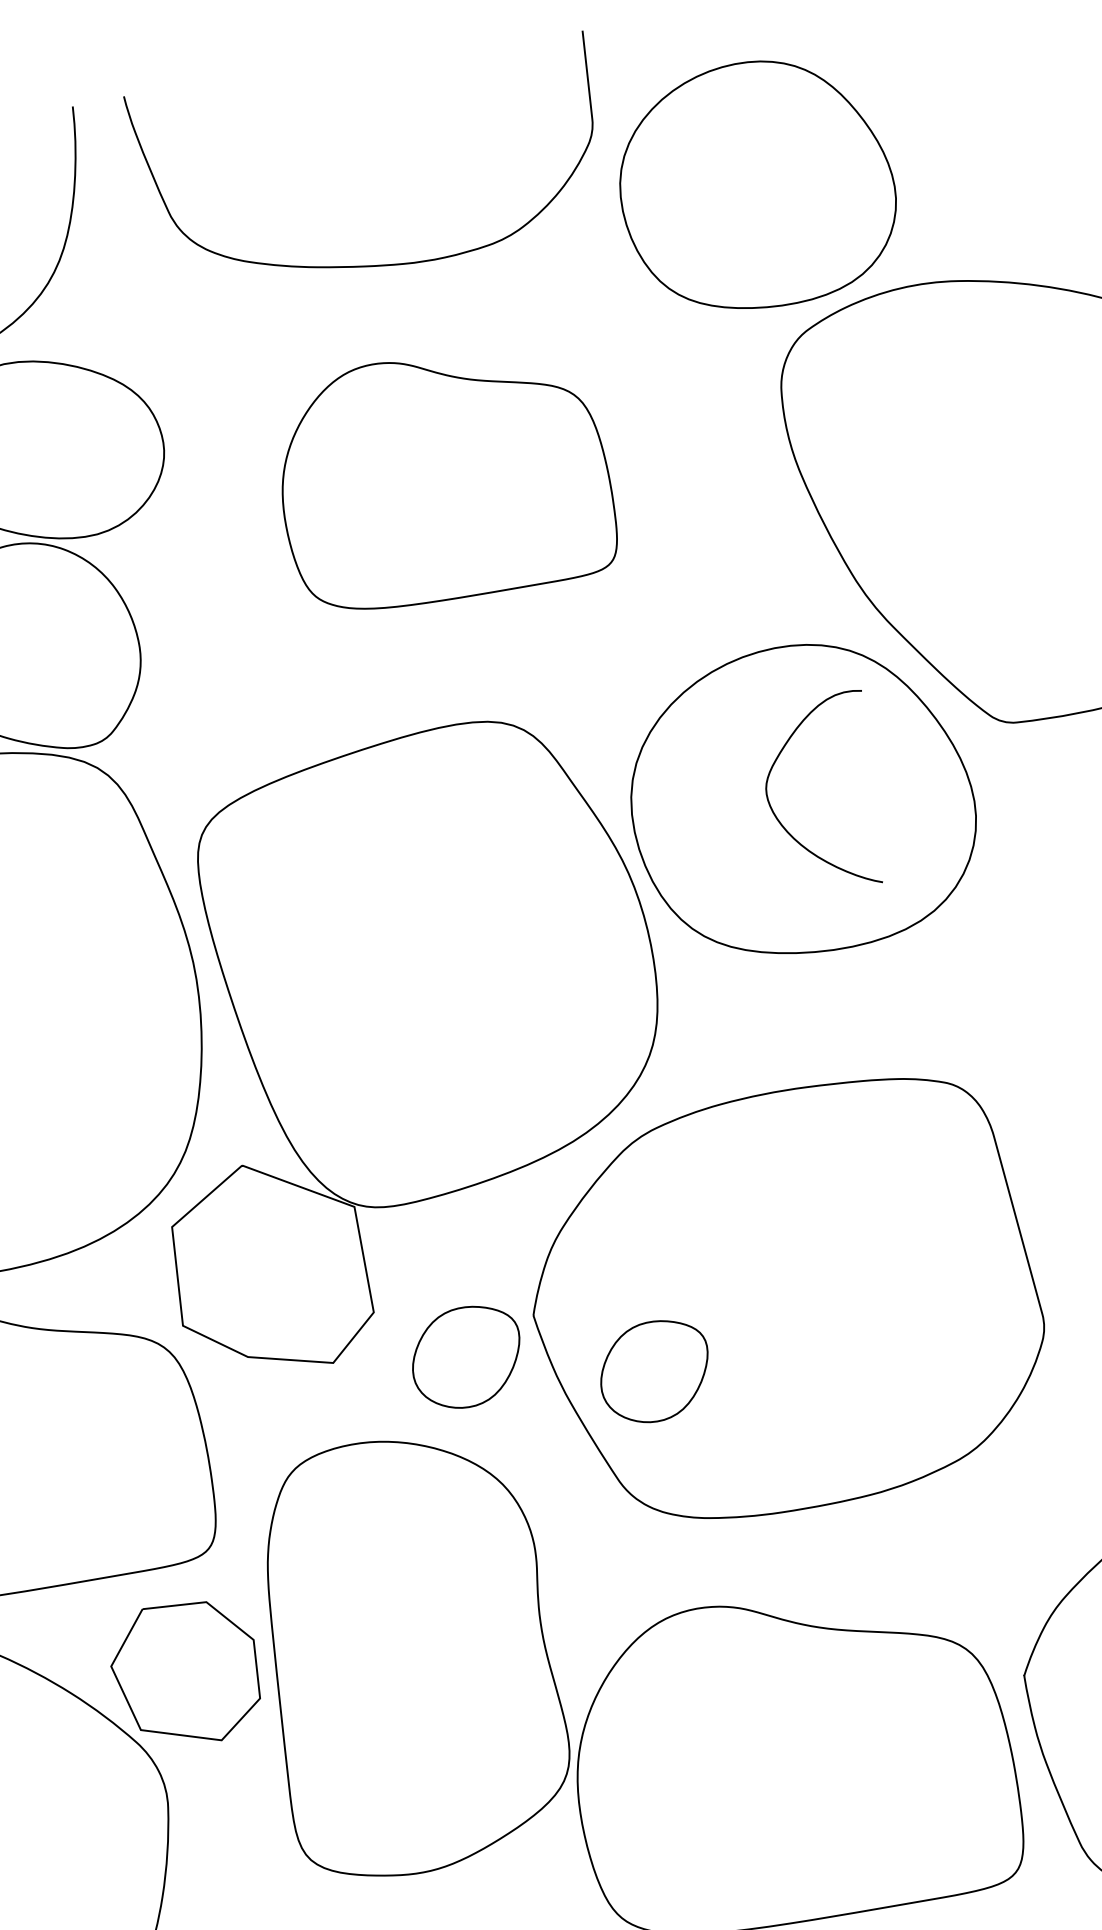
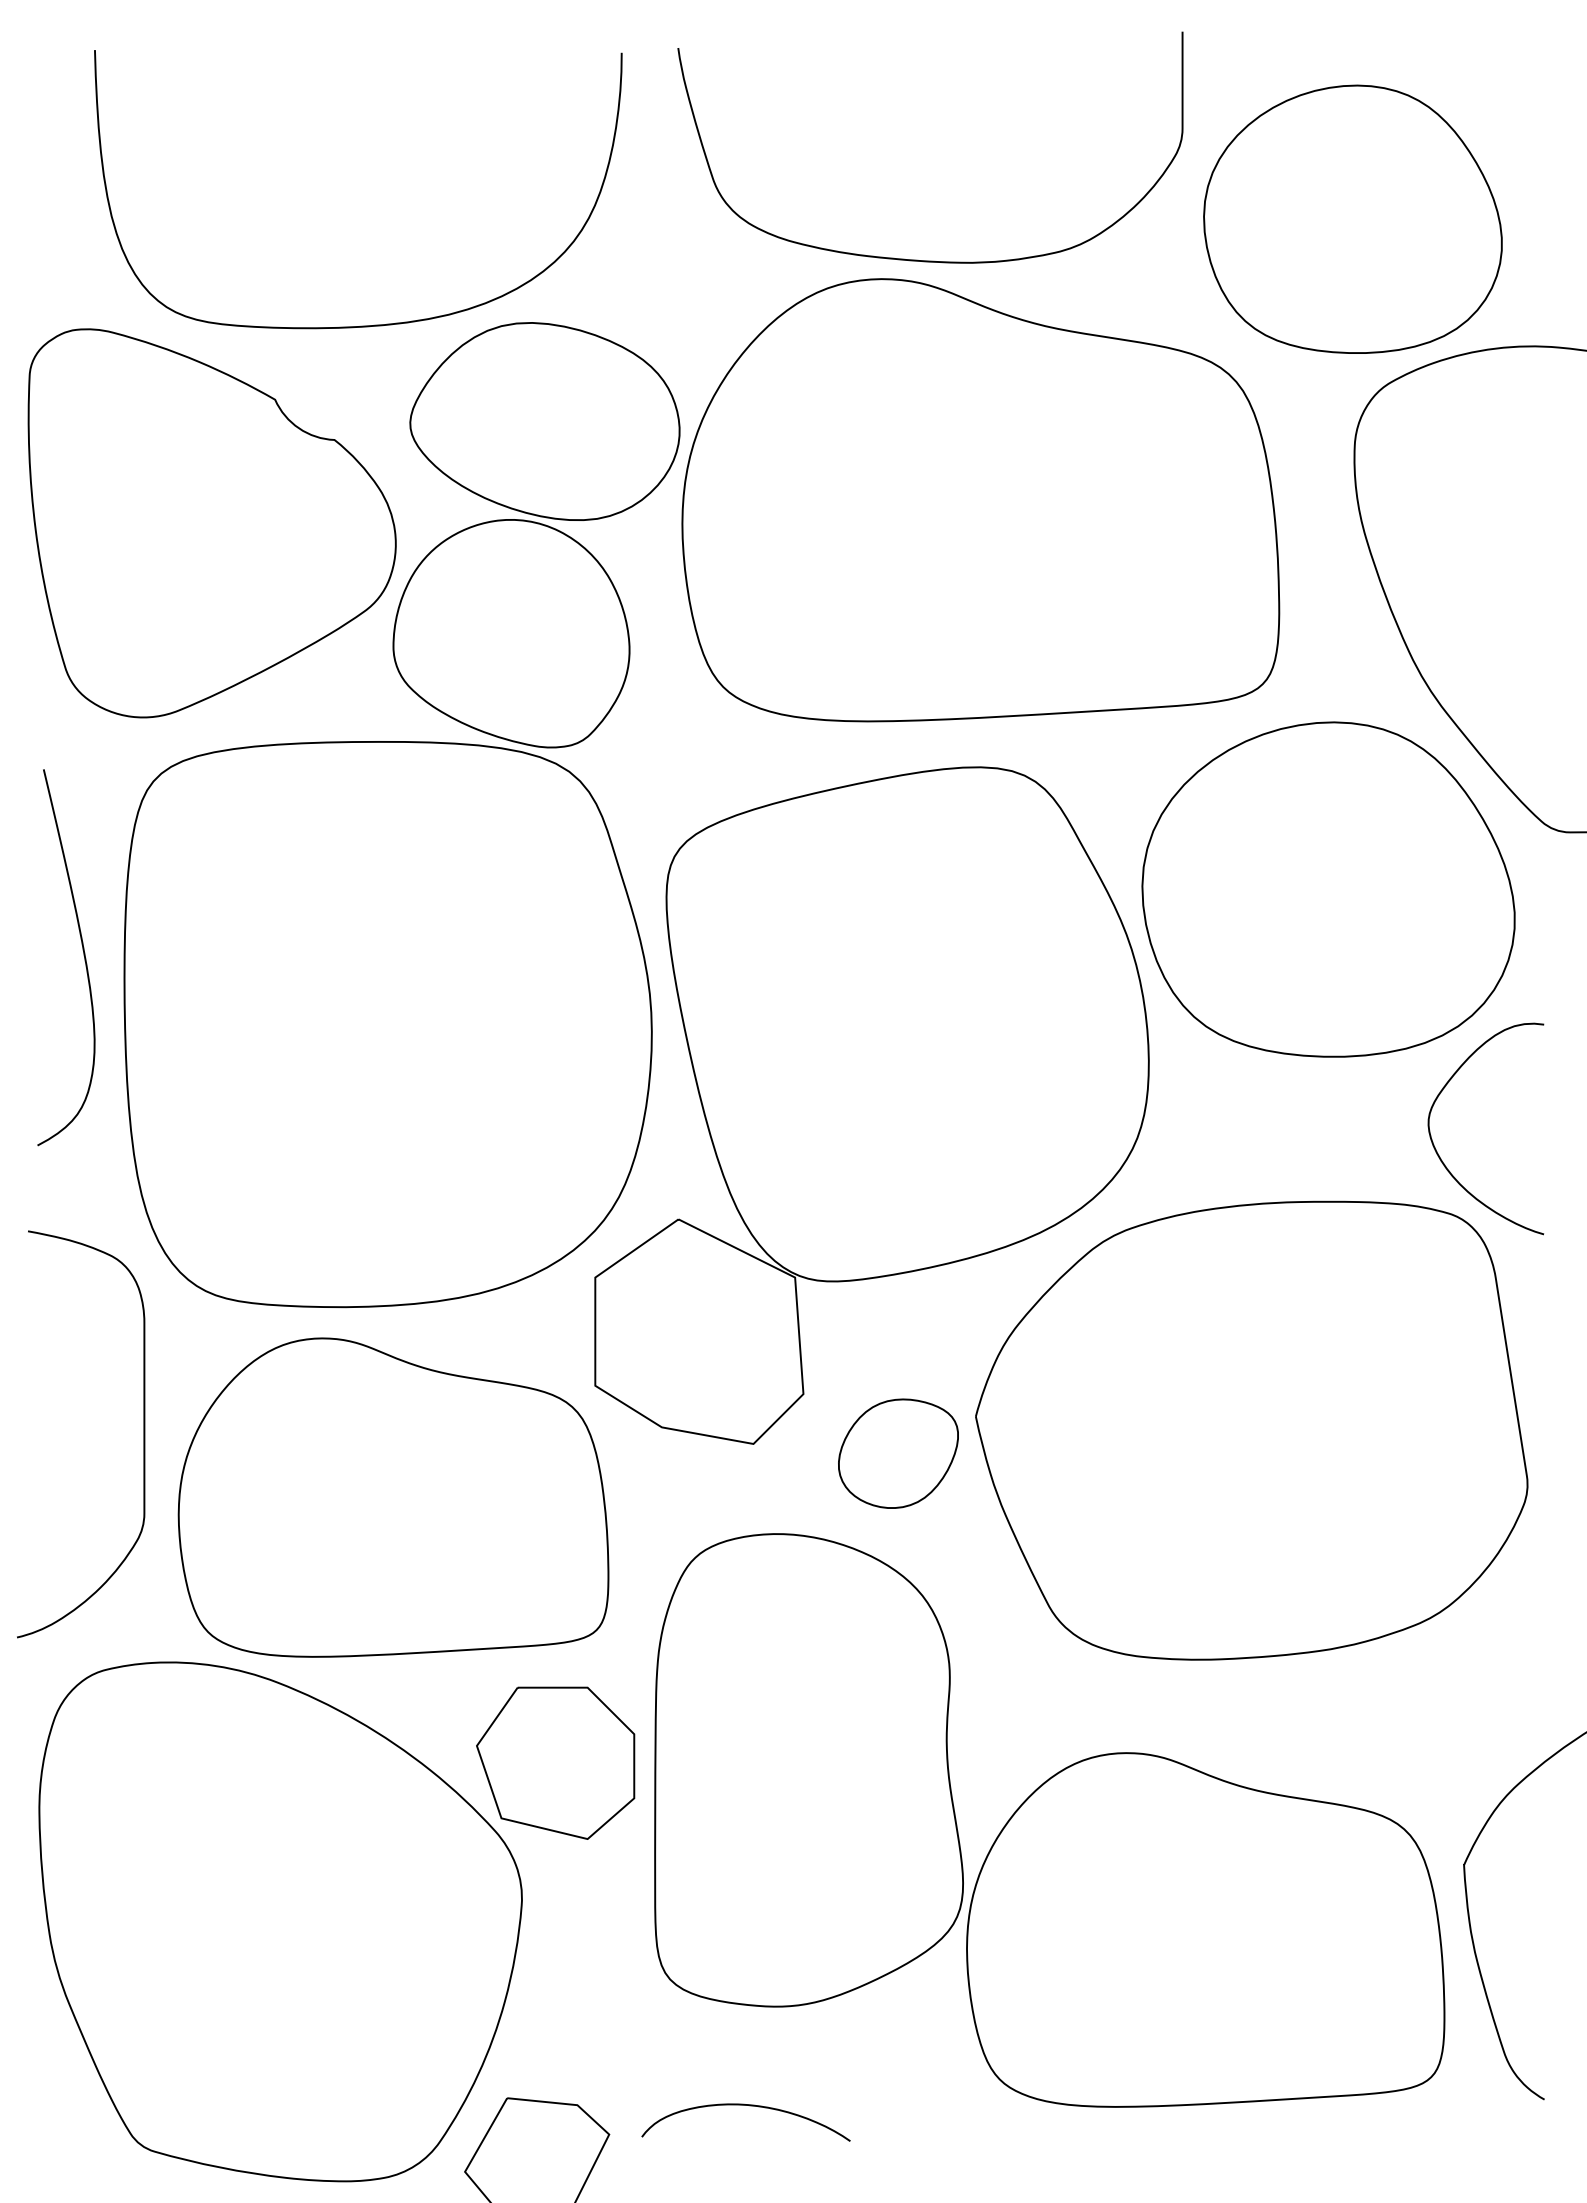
part: (445, 478) -> (980, 500), size x1.67
curve: (777, 817) -> (1437, 1151), moved
part: (654, 1371) -> (1100, 1491), removed

